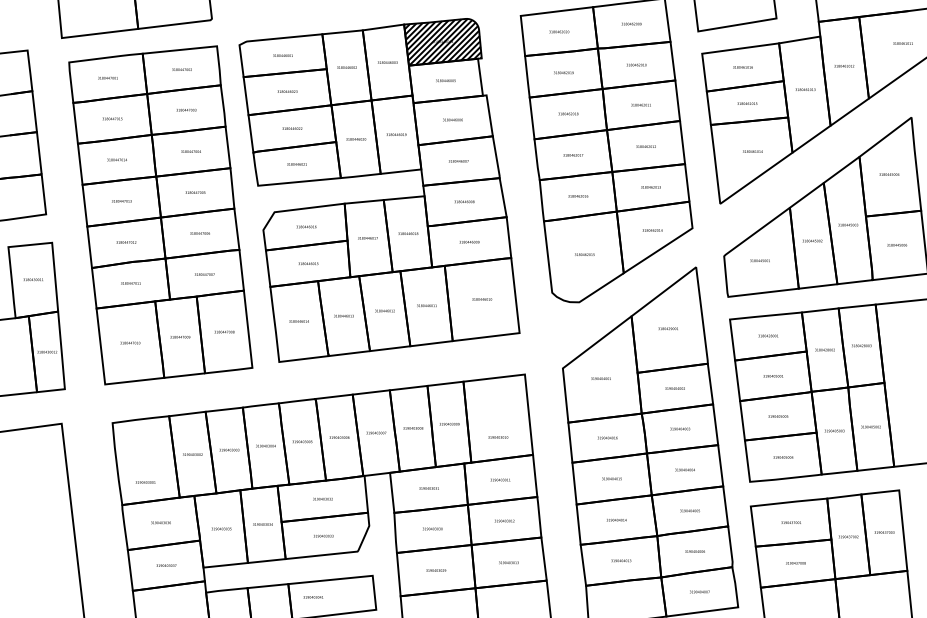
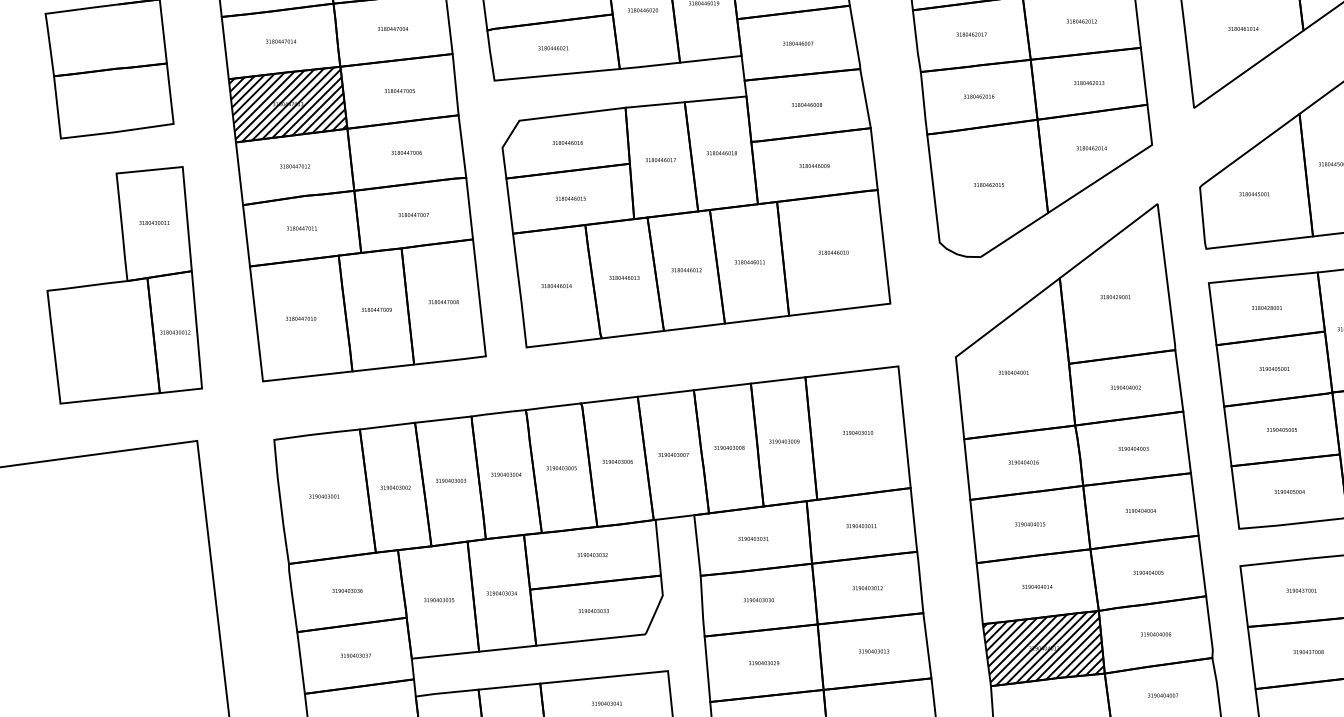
hatch: (121, 201) -> (287, 104), added
text: (498, 437) -> (858, 432), moved
text: (145, 482) -> (324, 496), moved
hatch: (620, 560) -> (1043, 647), added
text: (313, 597) -> (607, 703), moved

